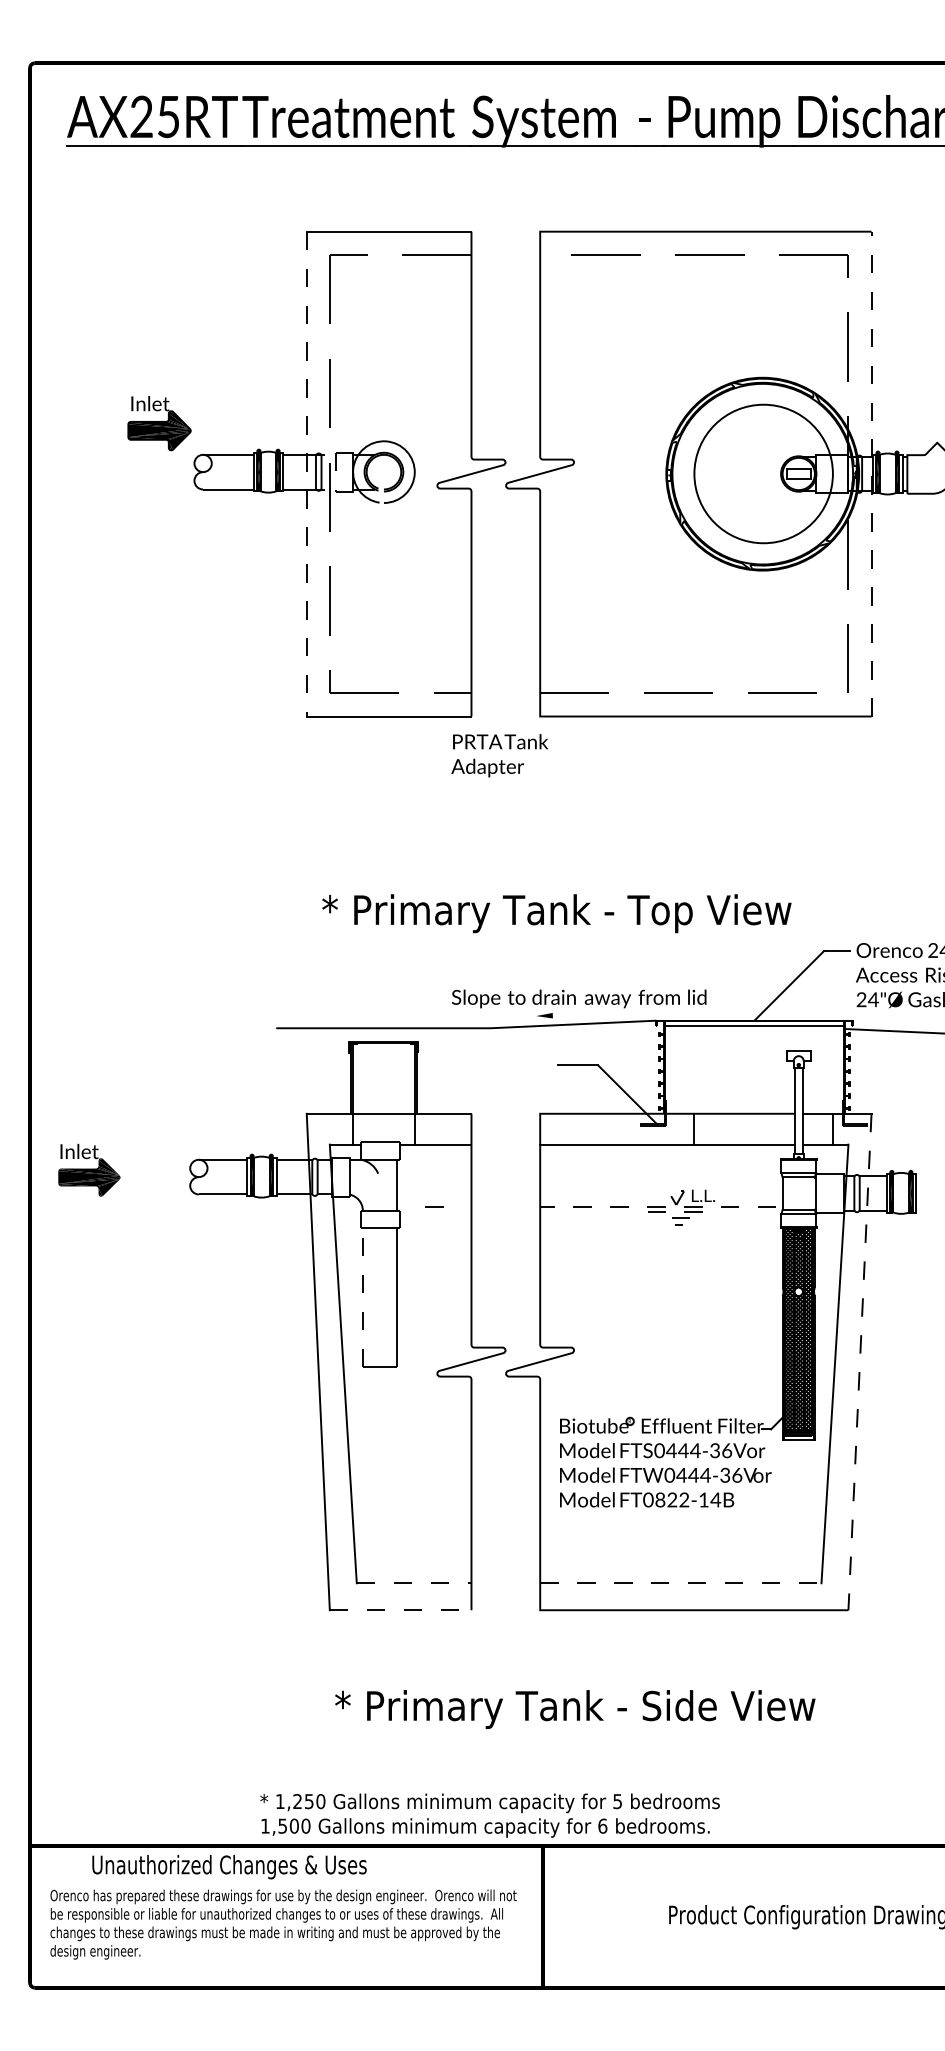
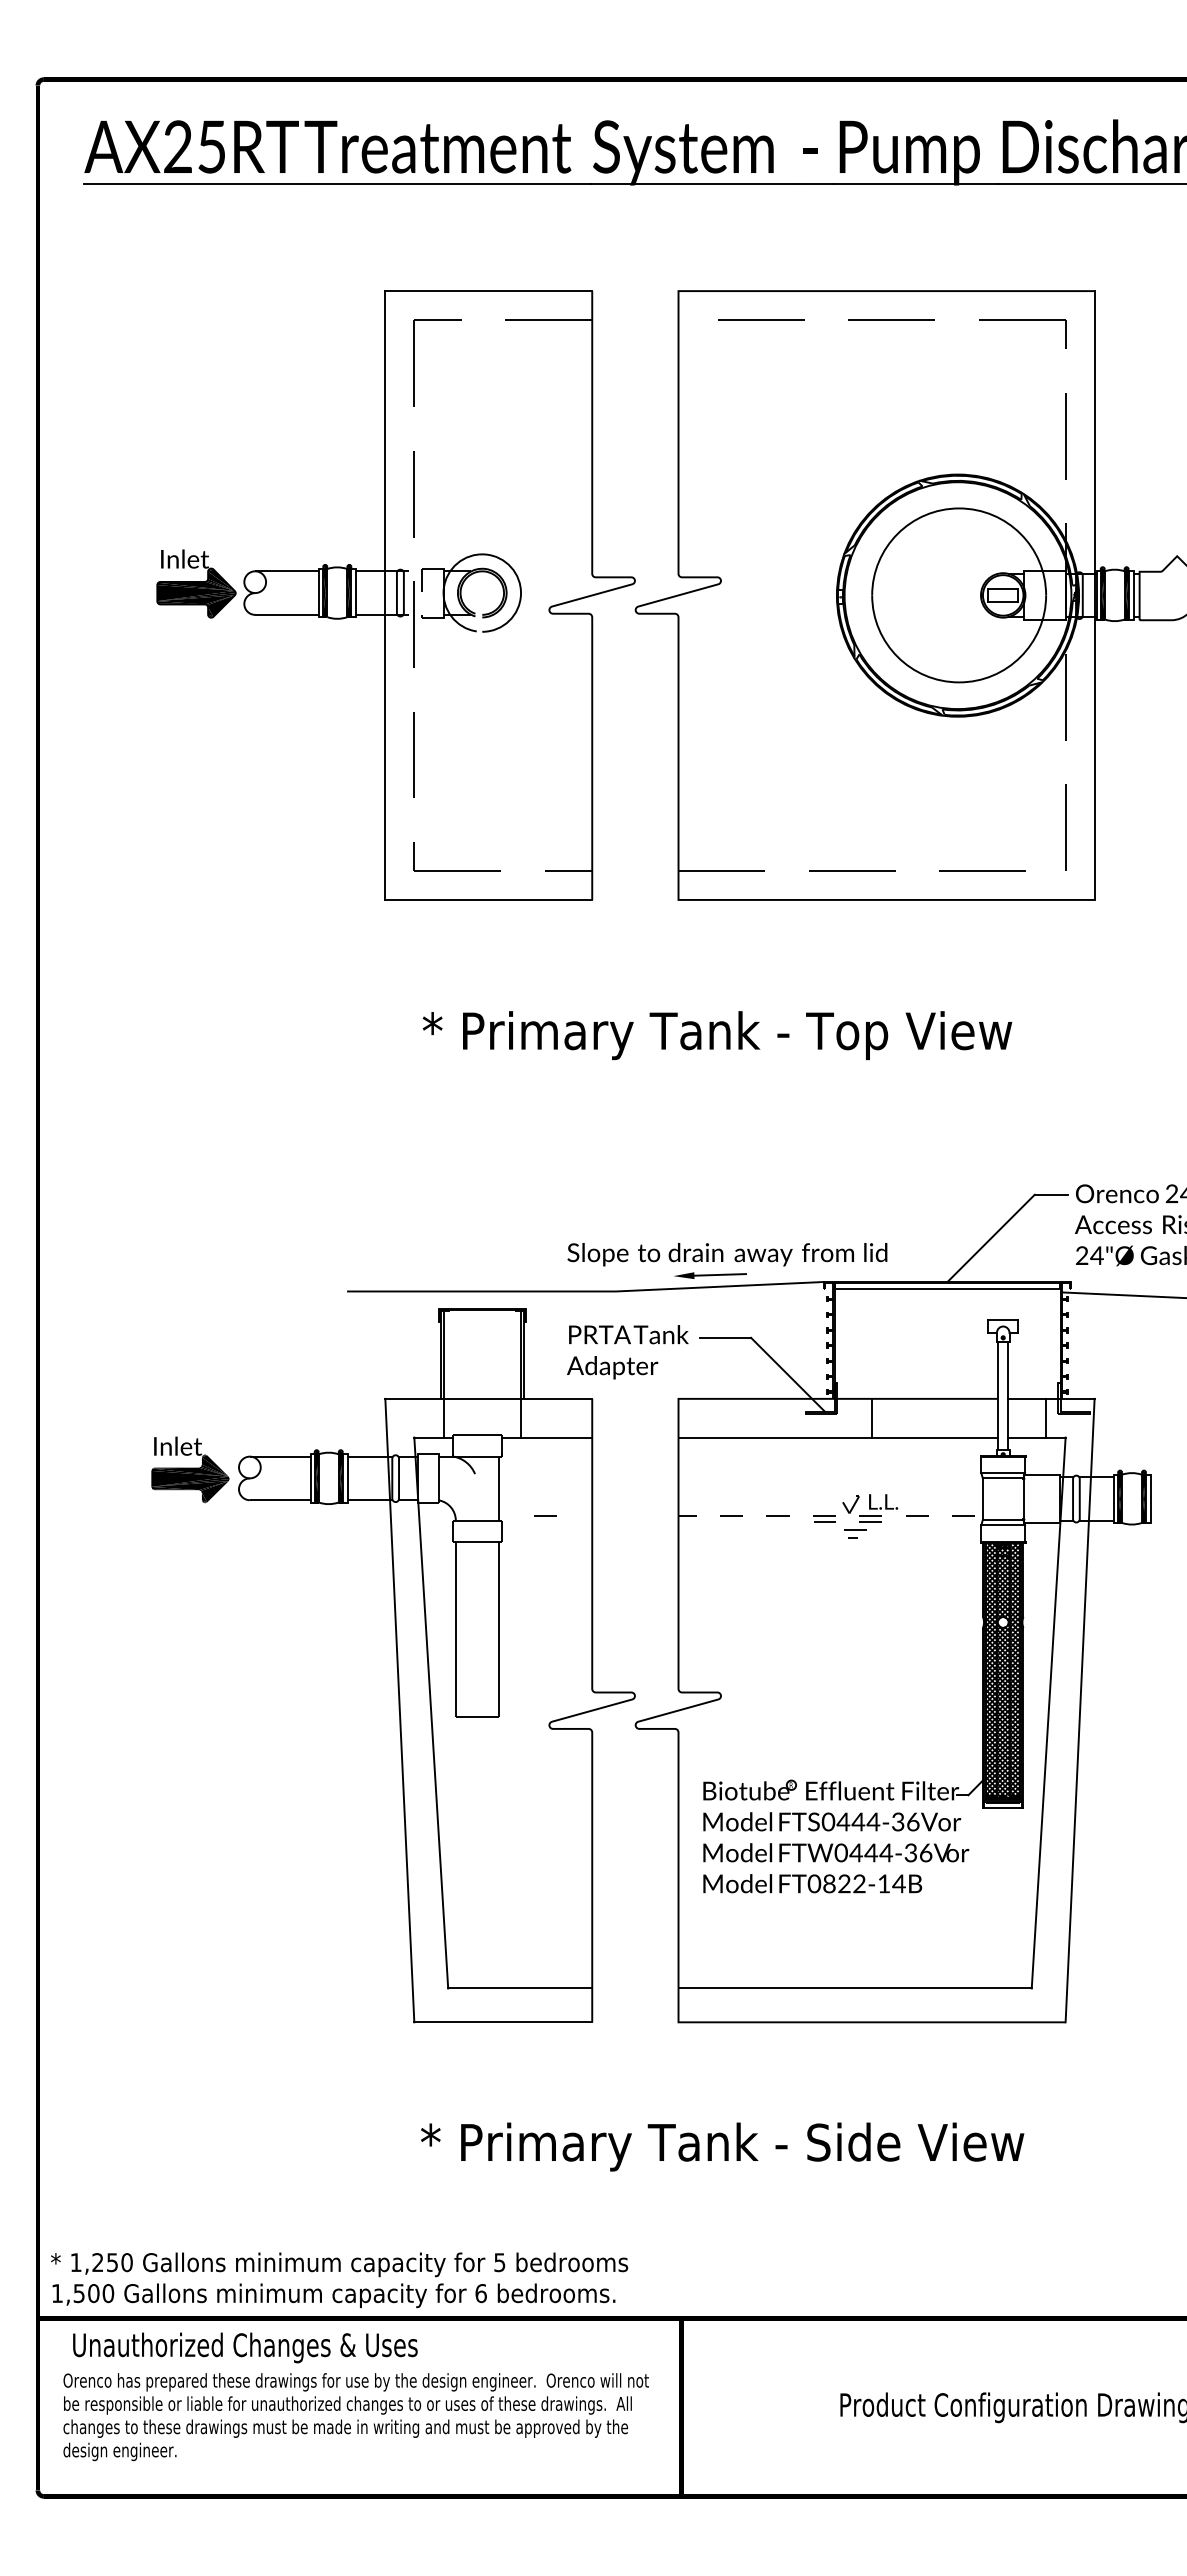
part: (159, 423) -> (196, 583), moved
line: (306, 474) -> (385, 596), dashed -> solid
line: (871, 474) -> (1094, 595), dashed -> solid
text: (499, 755) -> (627, 1352), moved
text: (556, 913) -> (717, 1035), moved
line: (573, 1014) -> (720, 1274), added
text: (89, 1170) -> (190, 1469), moved
line: (362, 1297) -> (455, 1629), dashed -> solid
line: (860, 1362) -> (1080, 1711), dashed -> solid
line: (414, 1583) -> (520, 1988), dashed -> solid
line: (681, 1583) -> (855, 1988), dashed -> solid
line: (400, 1610) -> (503, 2022), dashed -> solid
text: (490, 1815) -> (339, 2279), moved
text: (229, 1866) -> (245, 2347), moved

